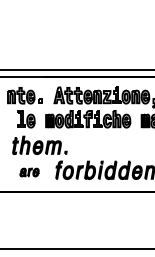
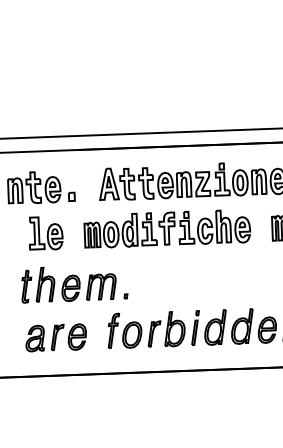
part: (29, 172) -> (56, 337), size x1.67

